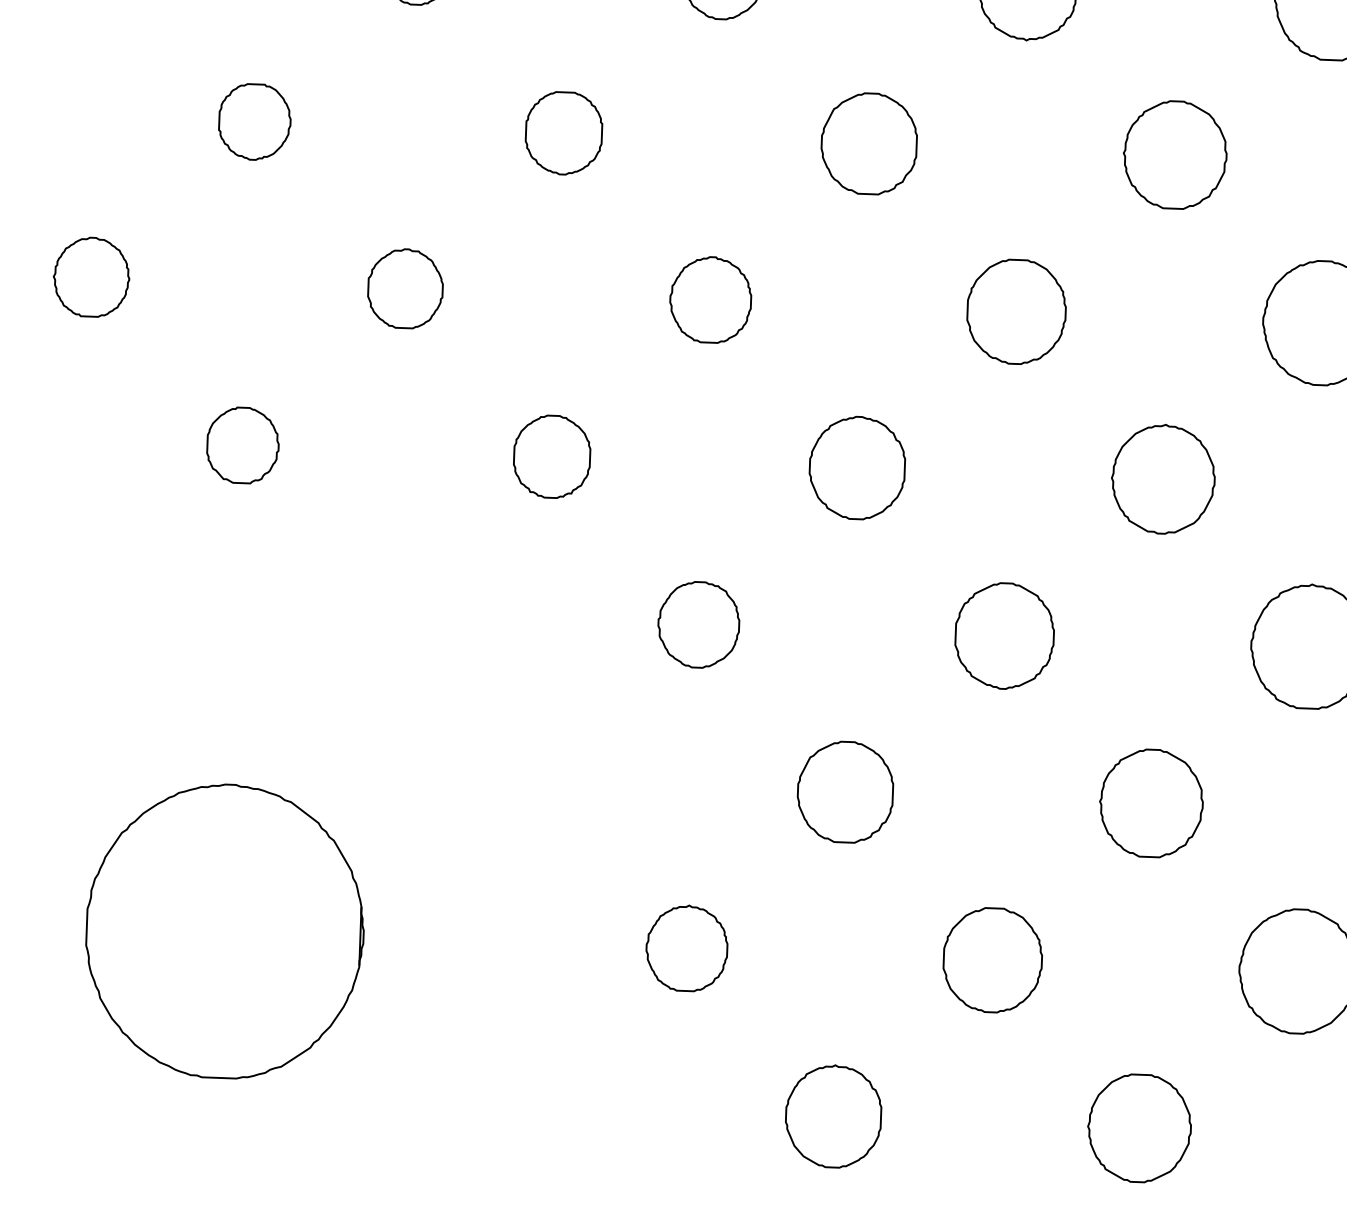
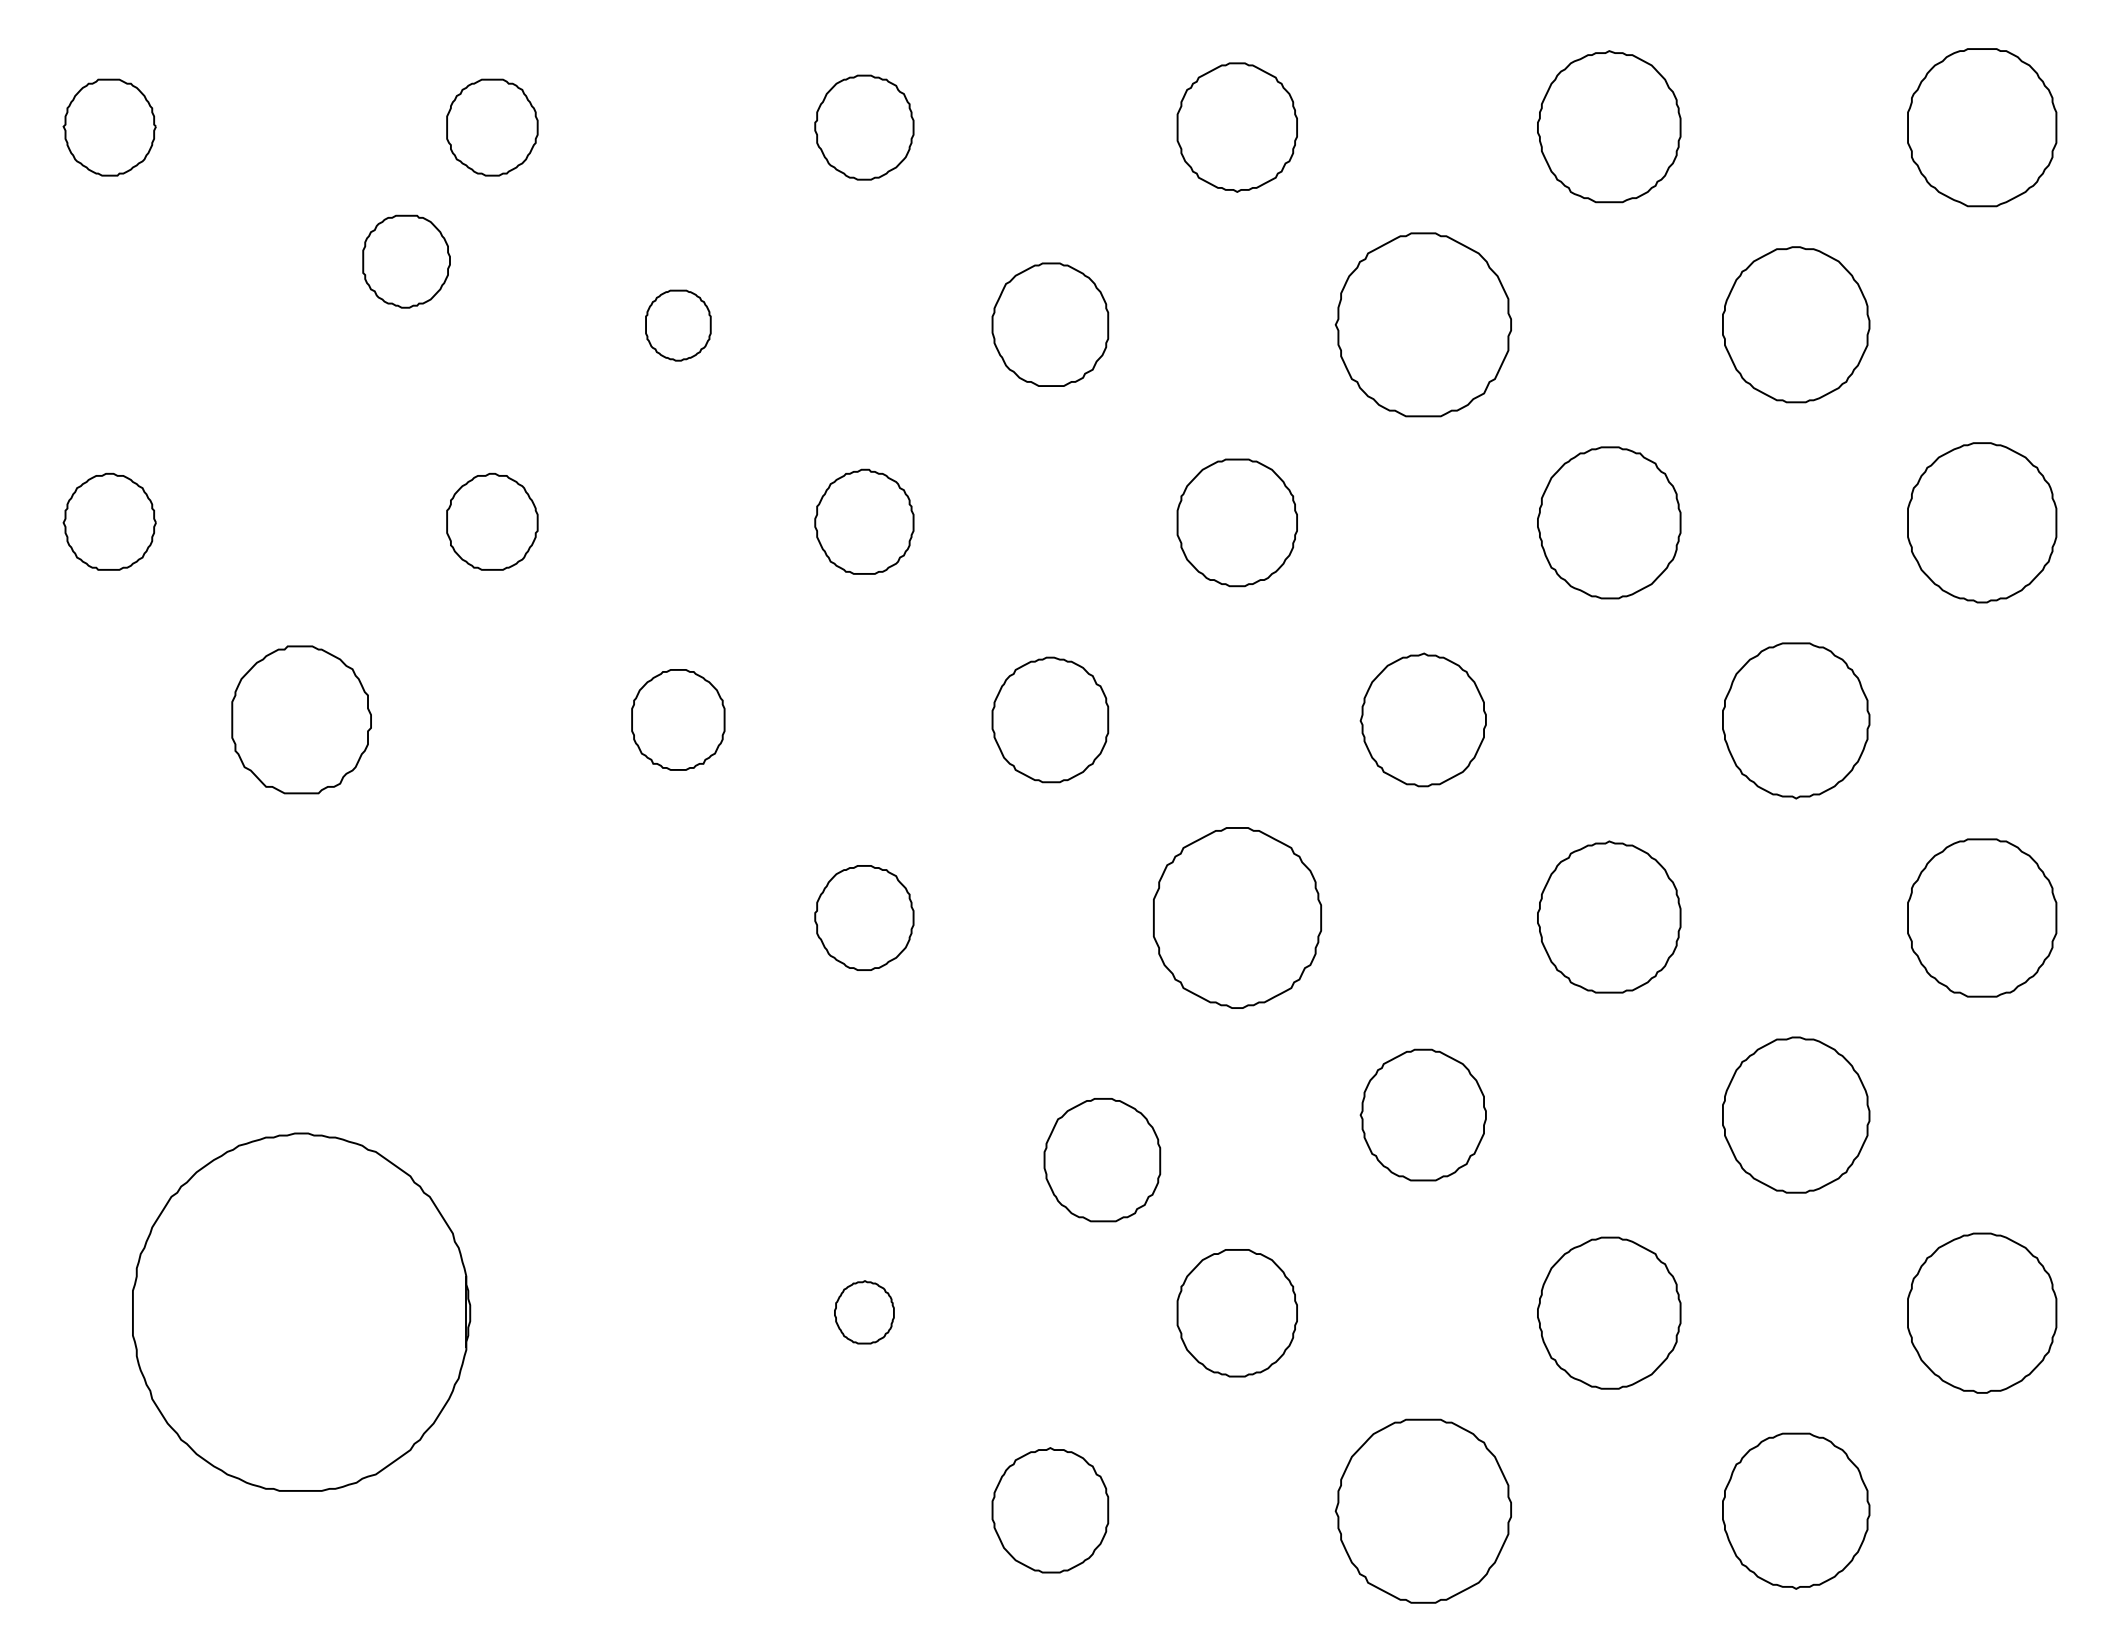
part: (254, 121) -> (406, 261), moved
part: (564, 133) -> (678, 325), size x0.7
part: (1174, 154) -> (1422, 324), size x1.4
part: (243, 445) -> (301, 719), size x1.6
part: (1004, 635) -> (1236, 917), size x1.4
part: (845, 792) -> (1102, 1160), moved
part: (687, 948) -> (864, 1312), size x0.6
part: (1138, 1128) -> (1422, 1511), size x1.4

